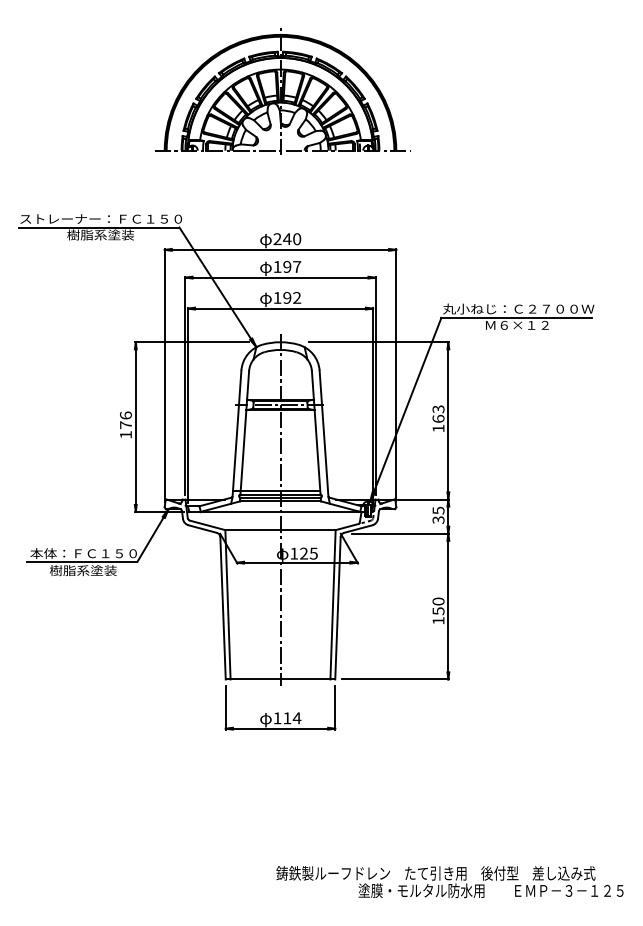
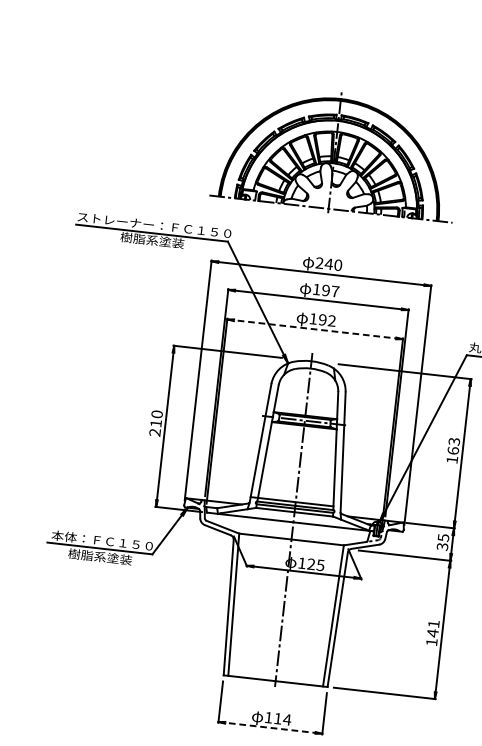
part: (282, 91) -> (336, 153), moved
line: (280, 308) -> (315, 329), solid -> dashed
text: (125, 424) -> (155, 422), 176 -> 210
text: (438, 606) -> (433, 628), 150 -> 141
line: (280, 728) -> (270, 727), solid -> dashed

